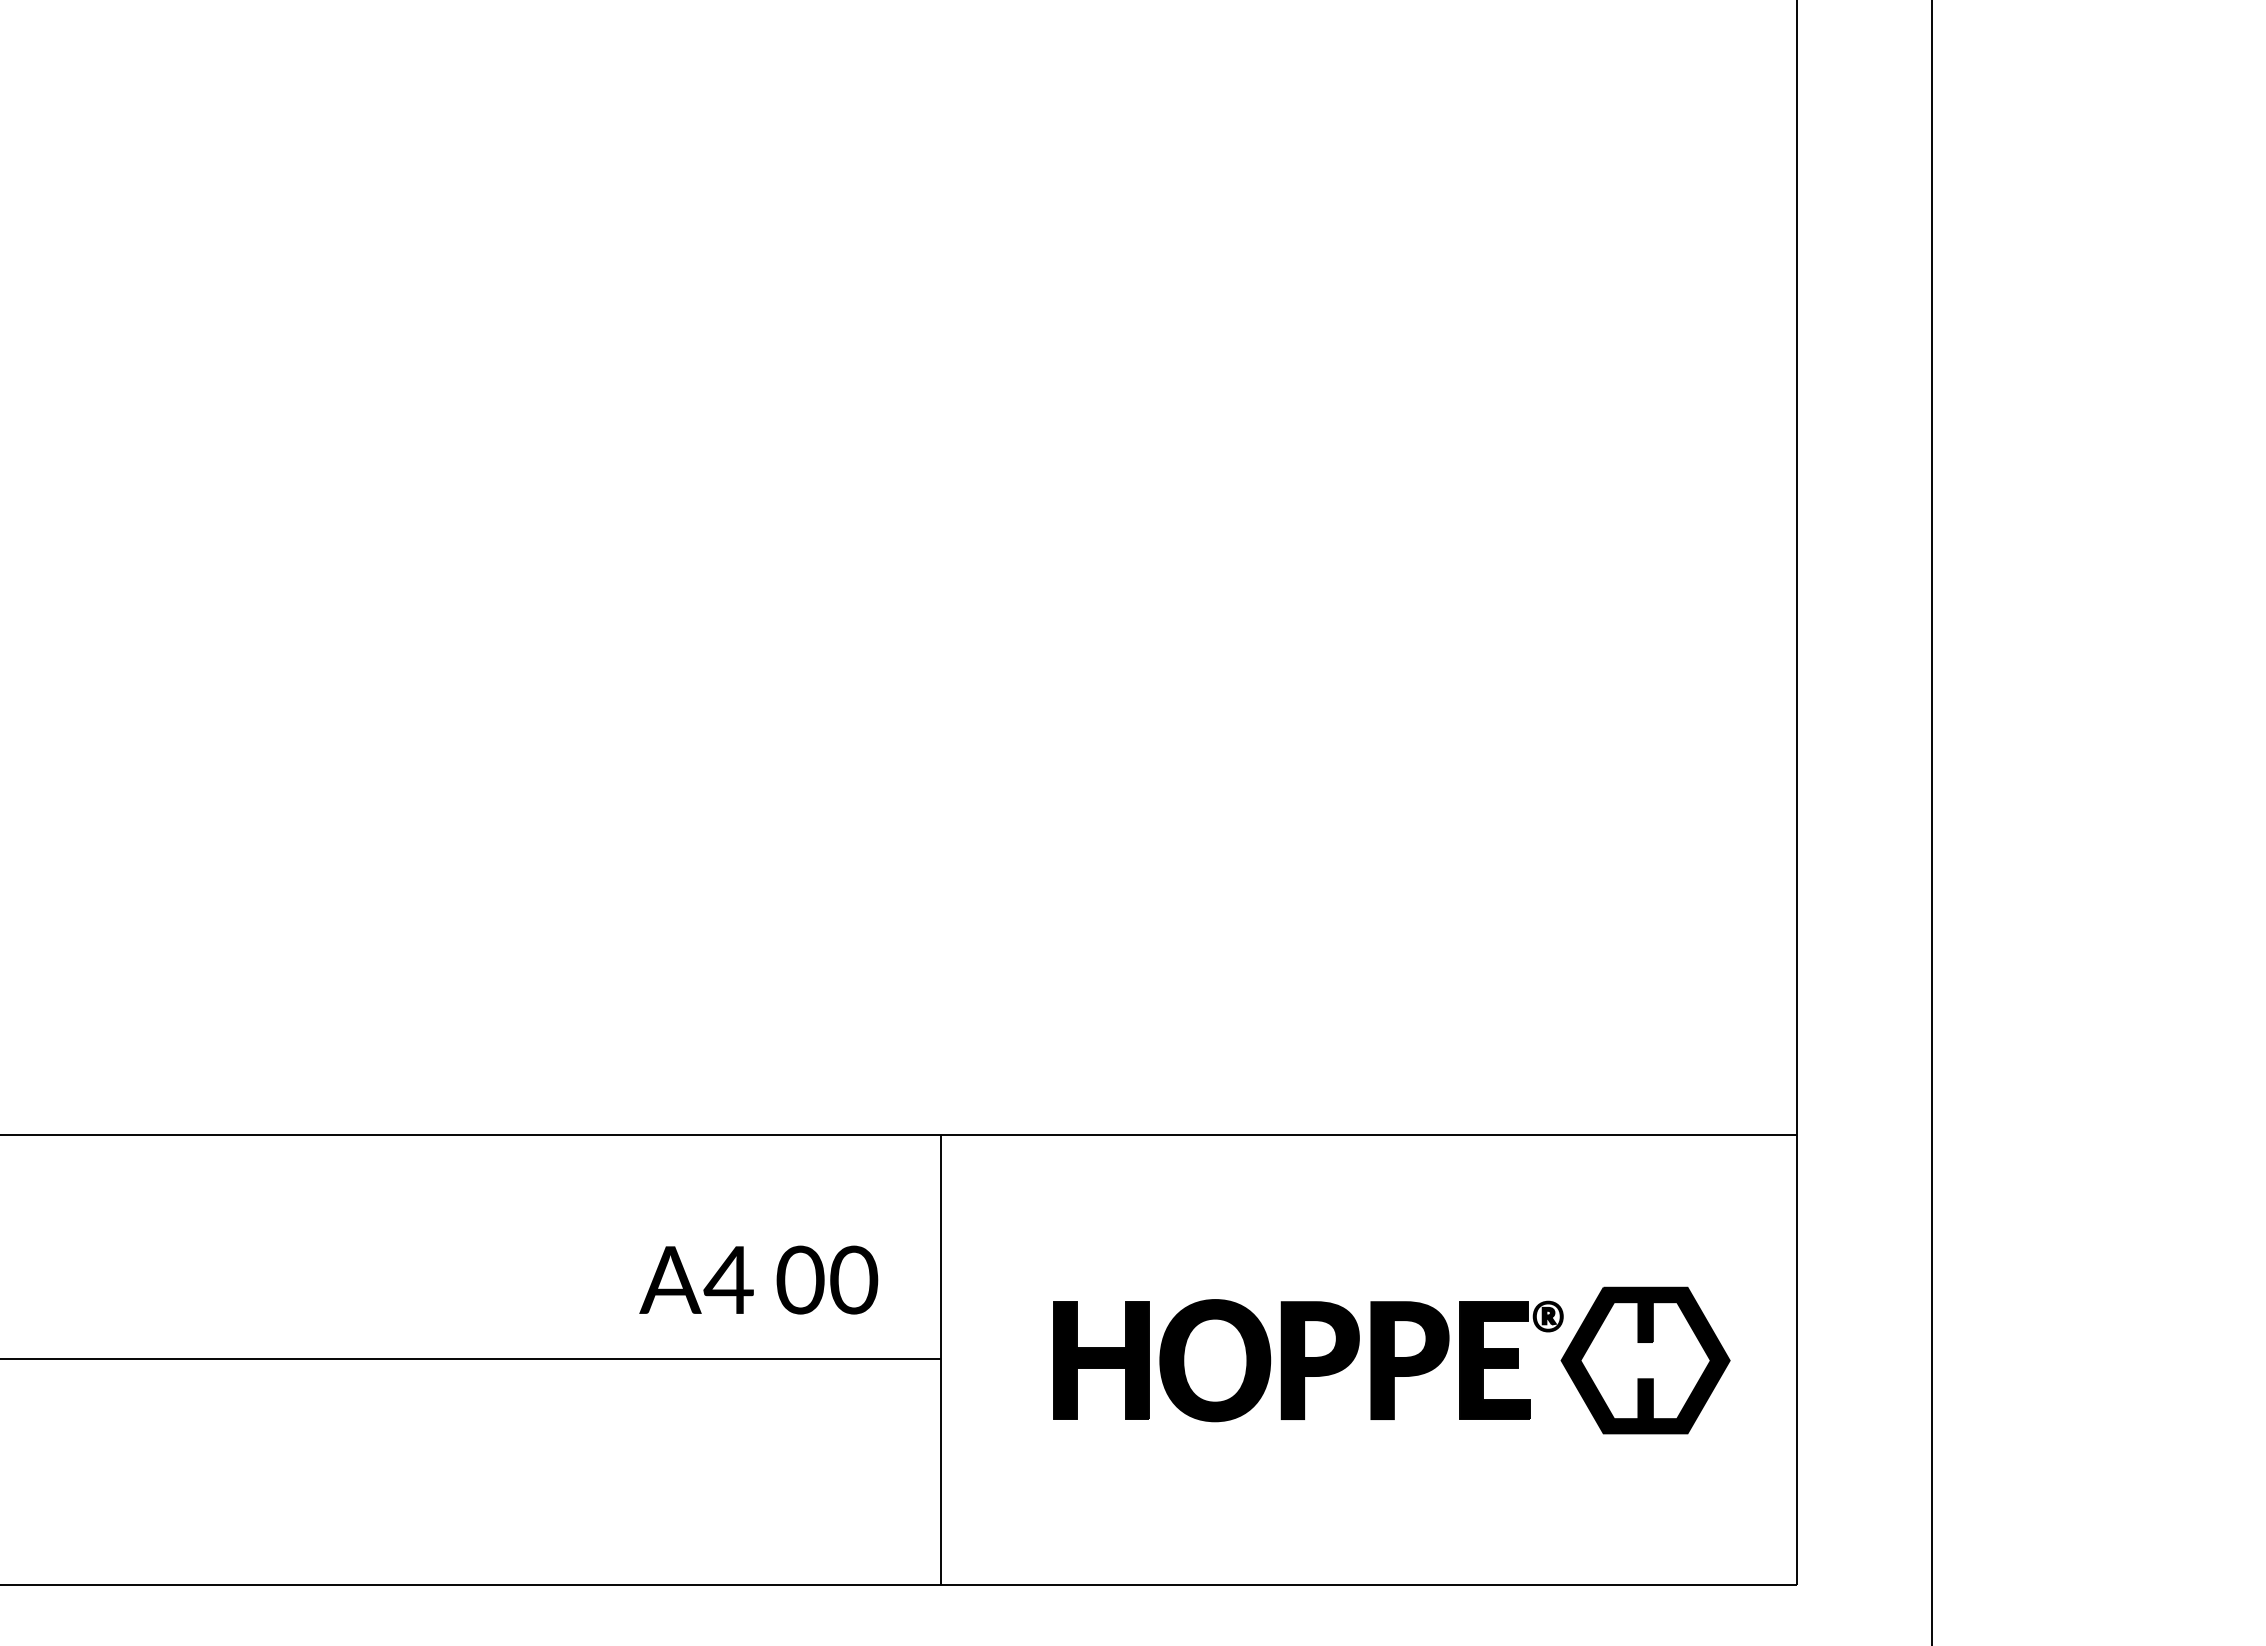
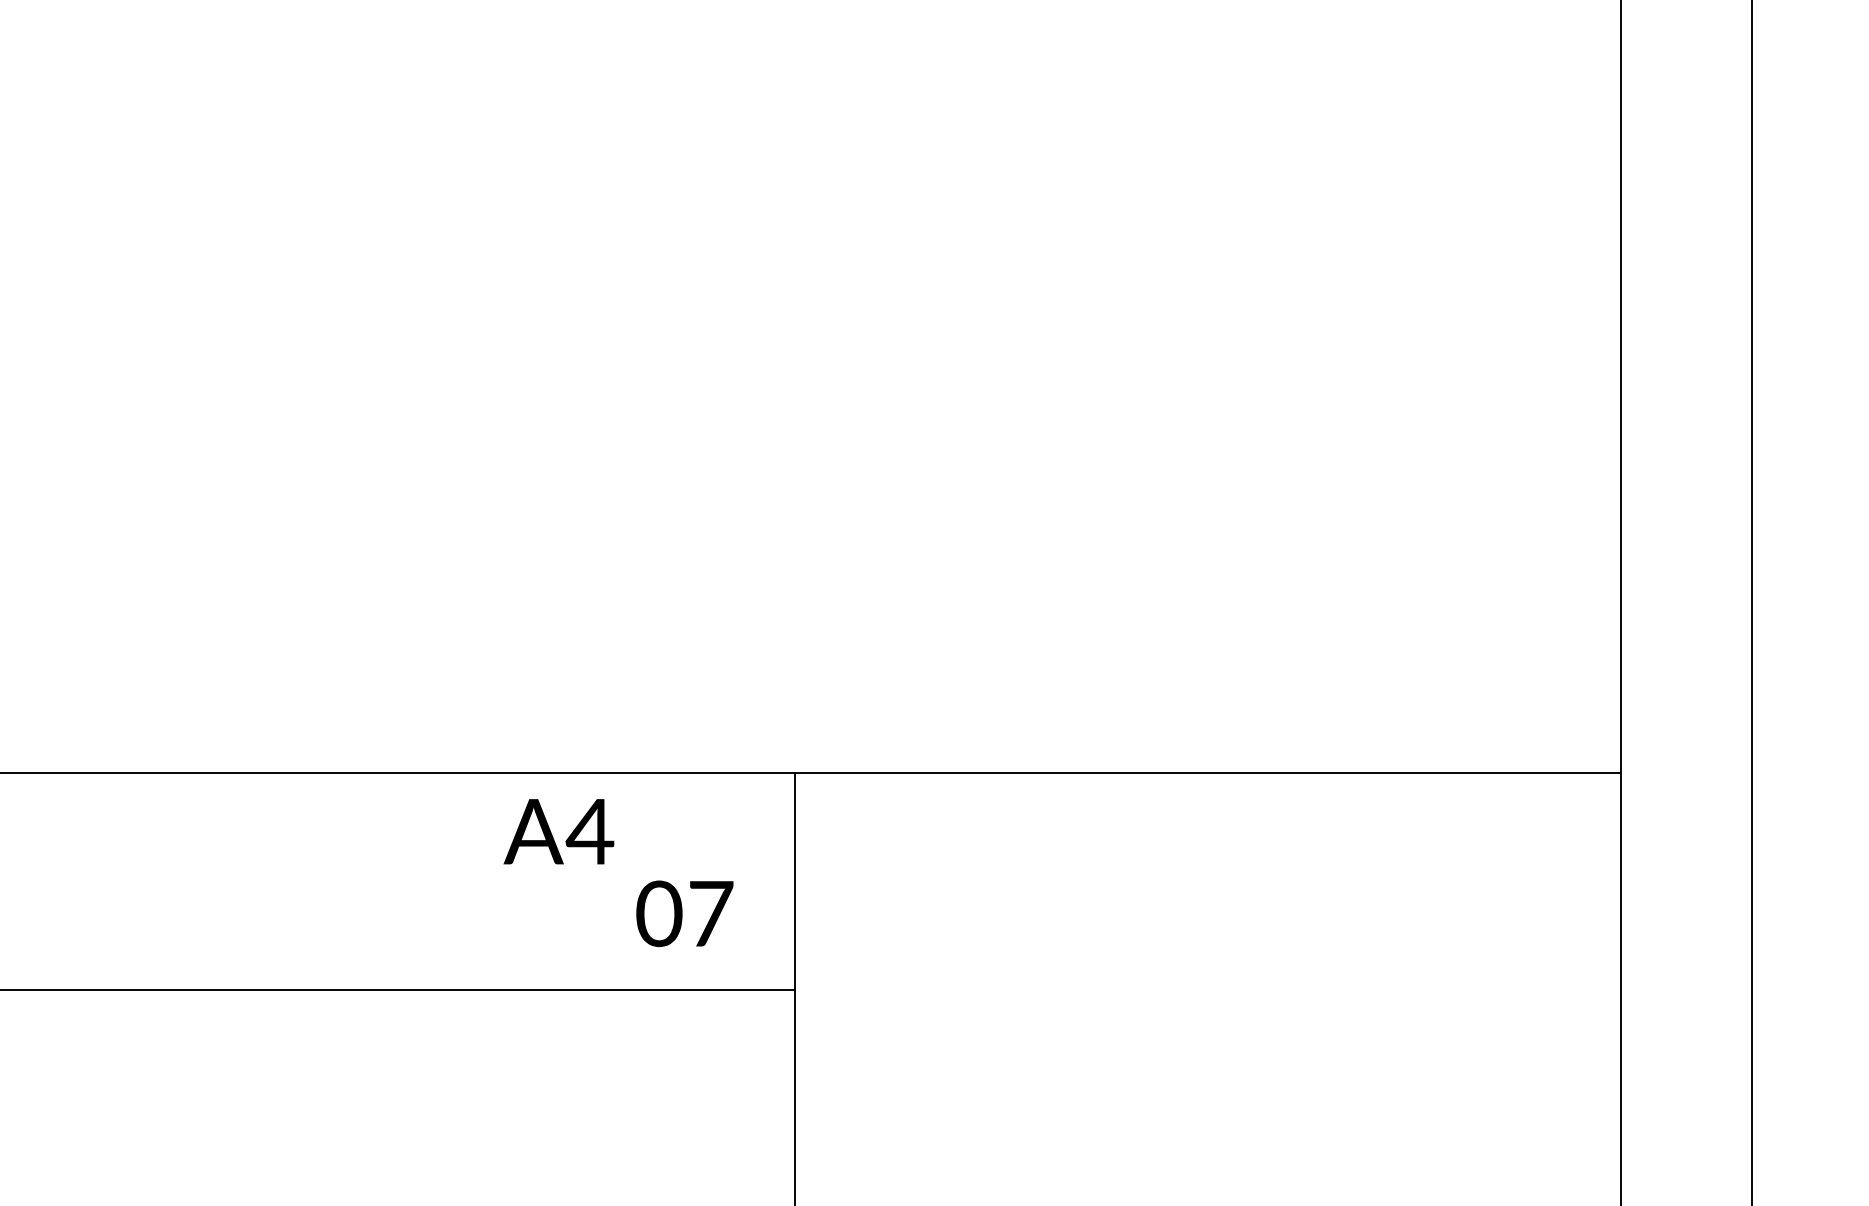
text: (696, 1279) -> (558, 831), moved
text: (854, 1279) -> (711, 913), 00 -> 07
part: (1391, 1360) -> (1230, 991), removed

